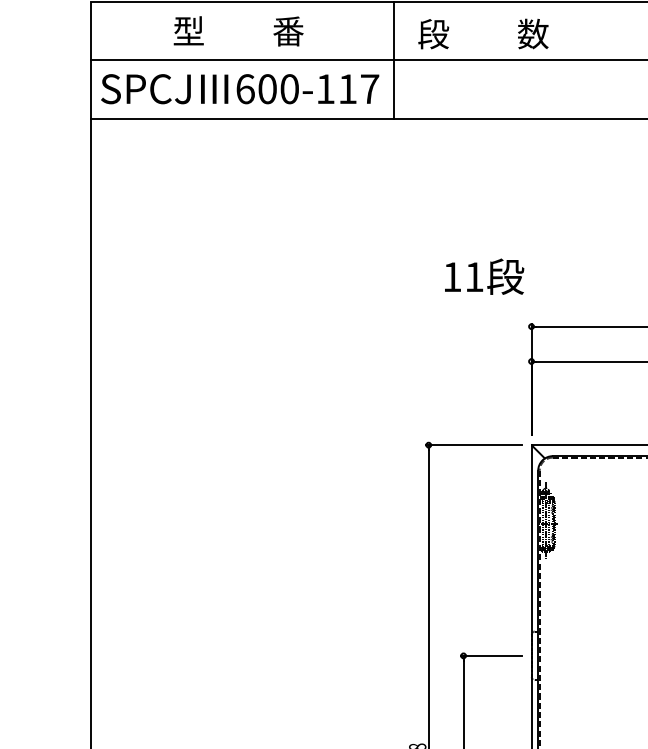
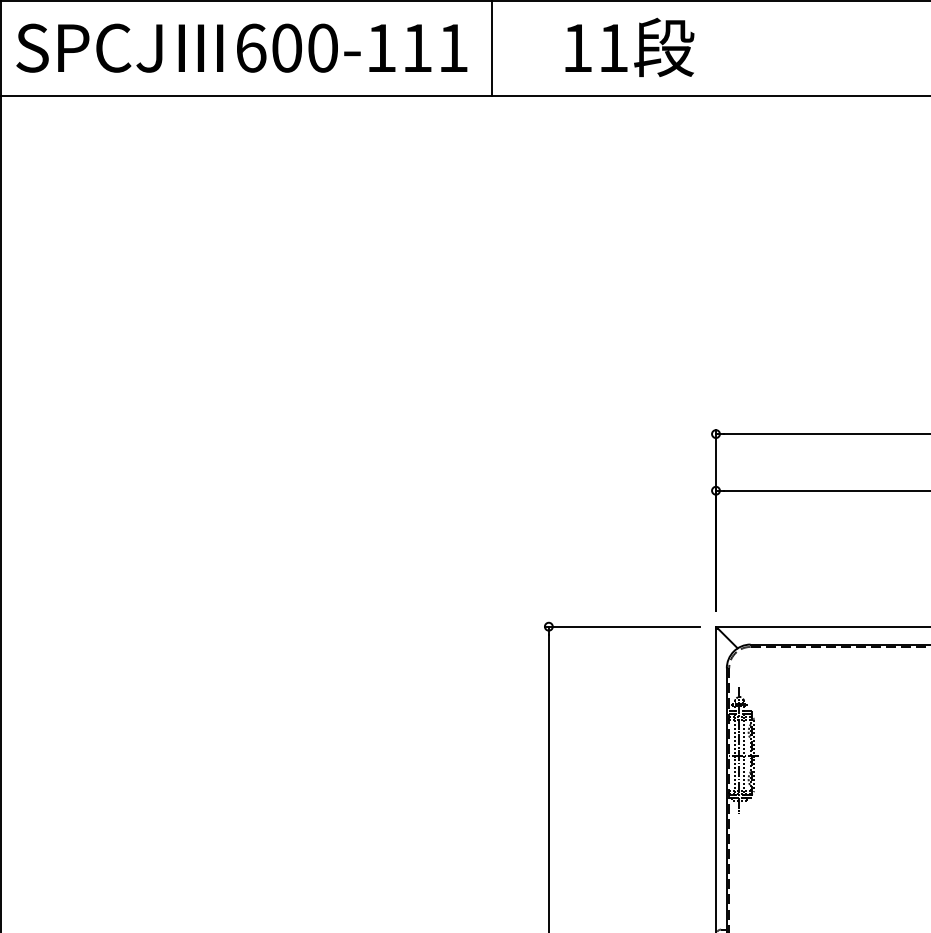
text: (370, 88) -> (454, 47), 600-117 -> 600-111
text: (484, 276) -> (629, 47), moved

